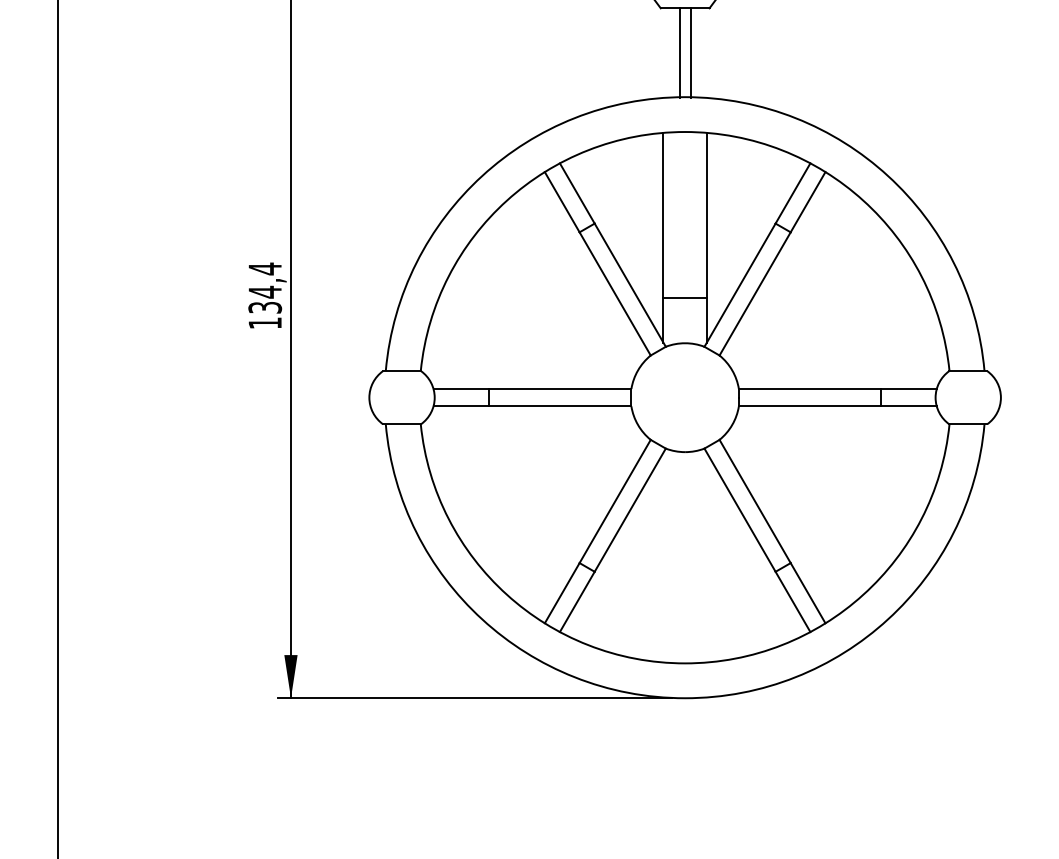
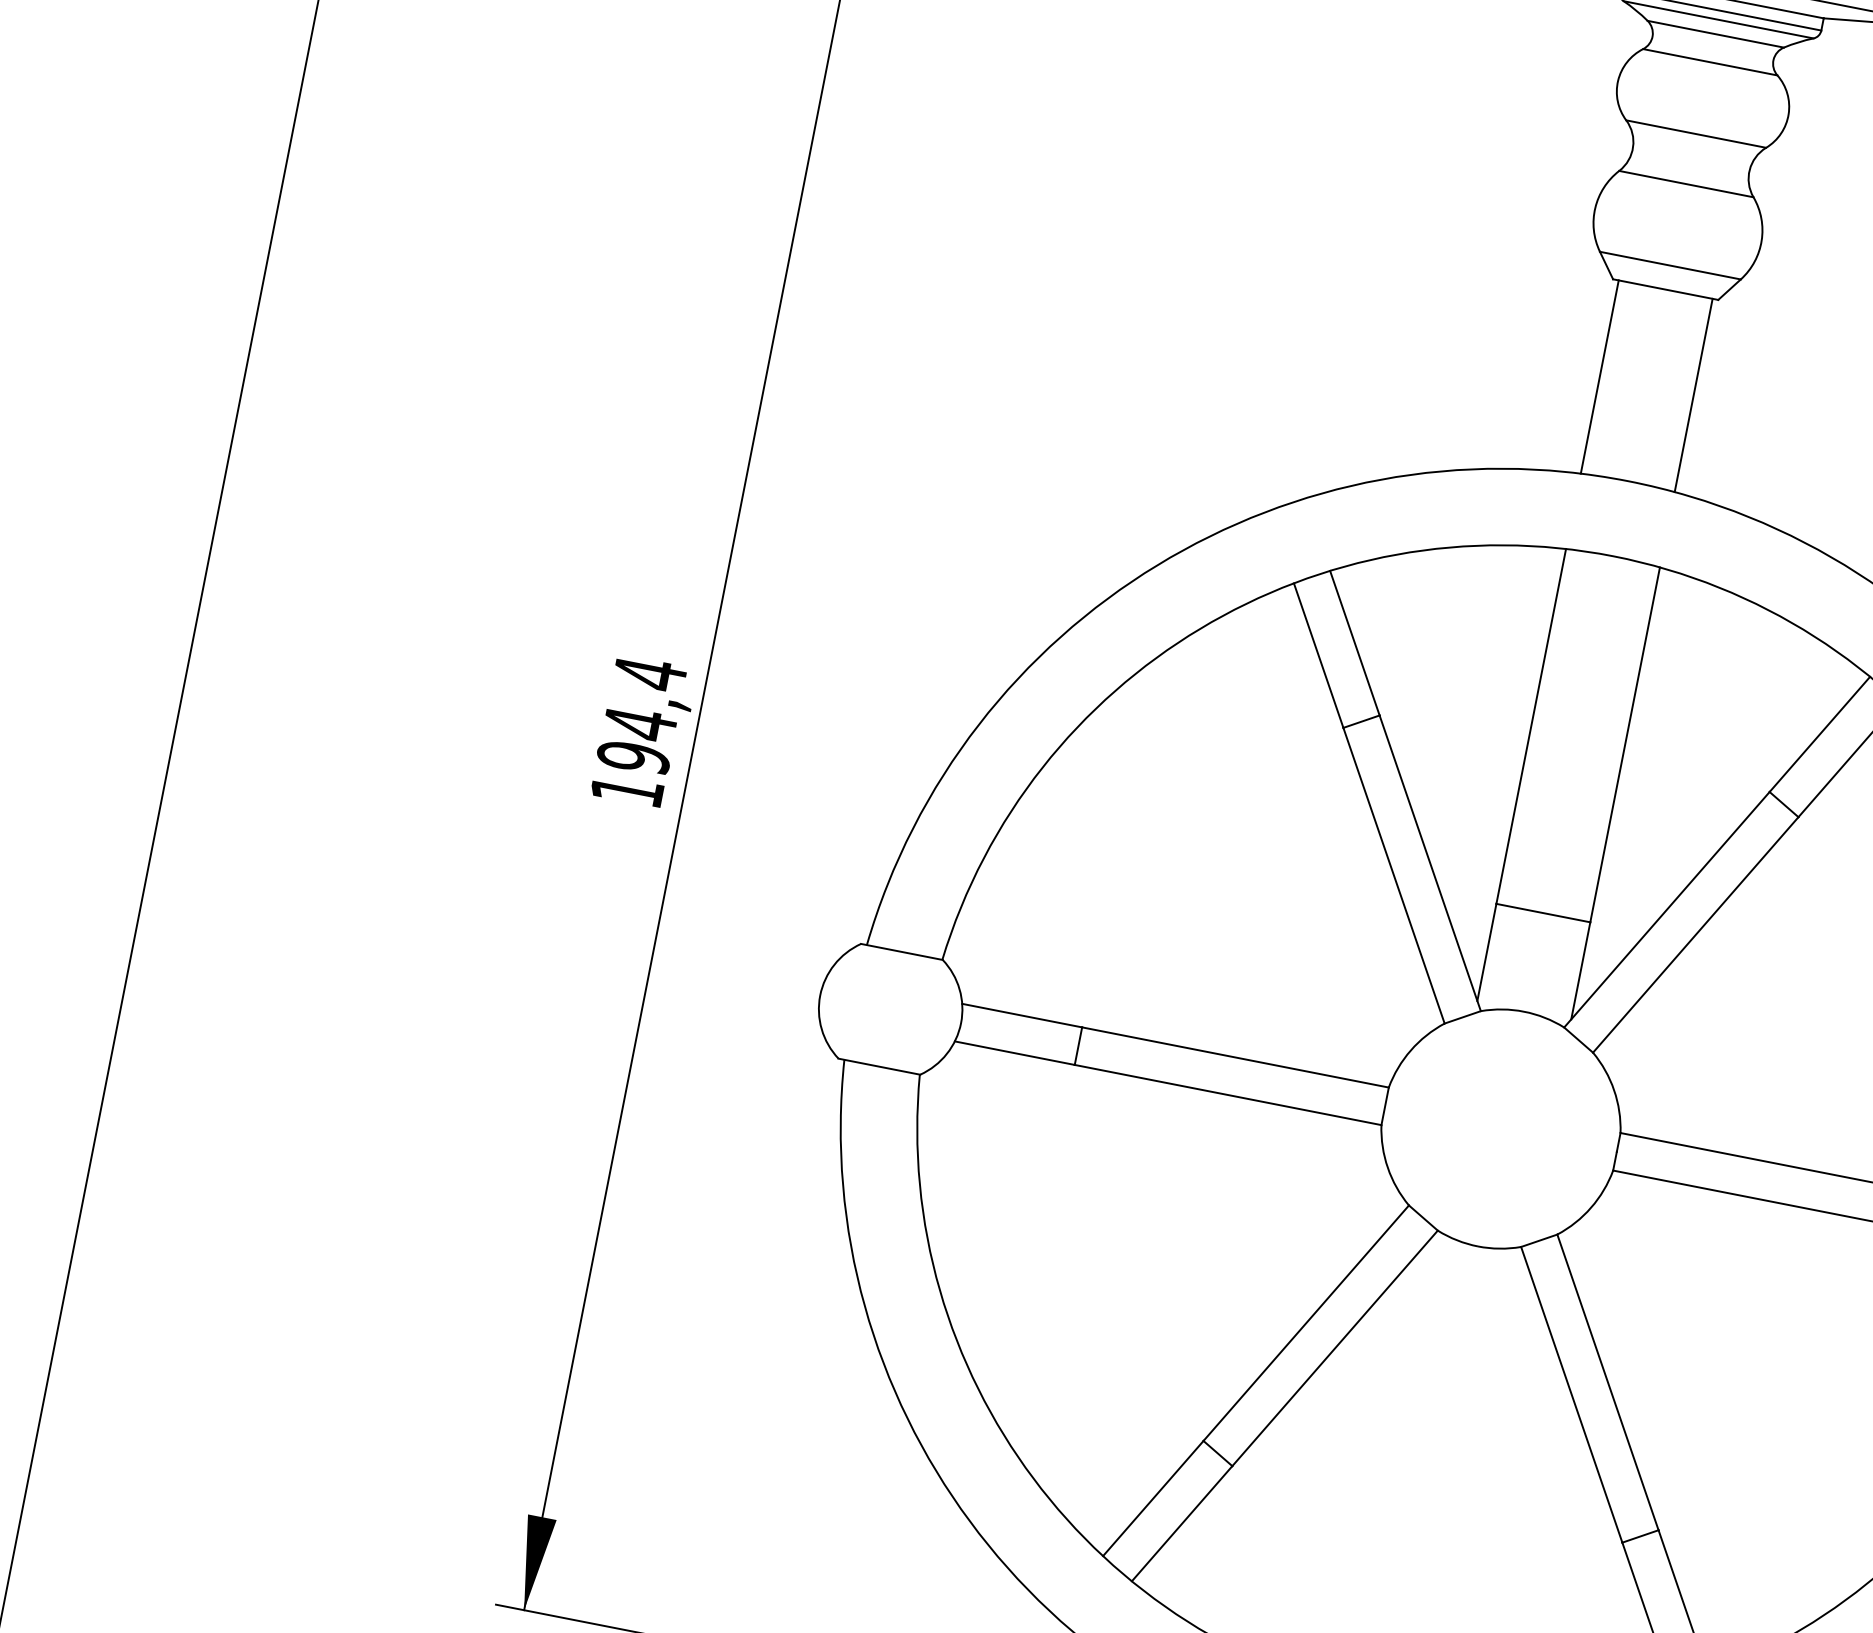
line: (679, 52) -> (1693, 393), moved
line: (691, 52) -> (1600, 375), moved
text: (264, 307) -> (632, 756), 134,4 -> 194,4

